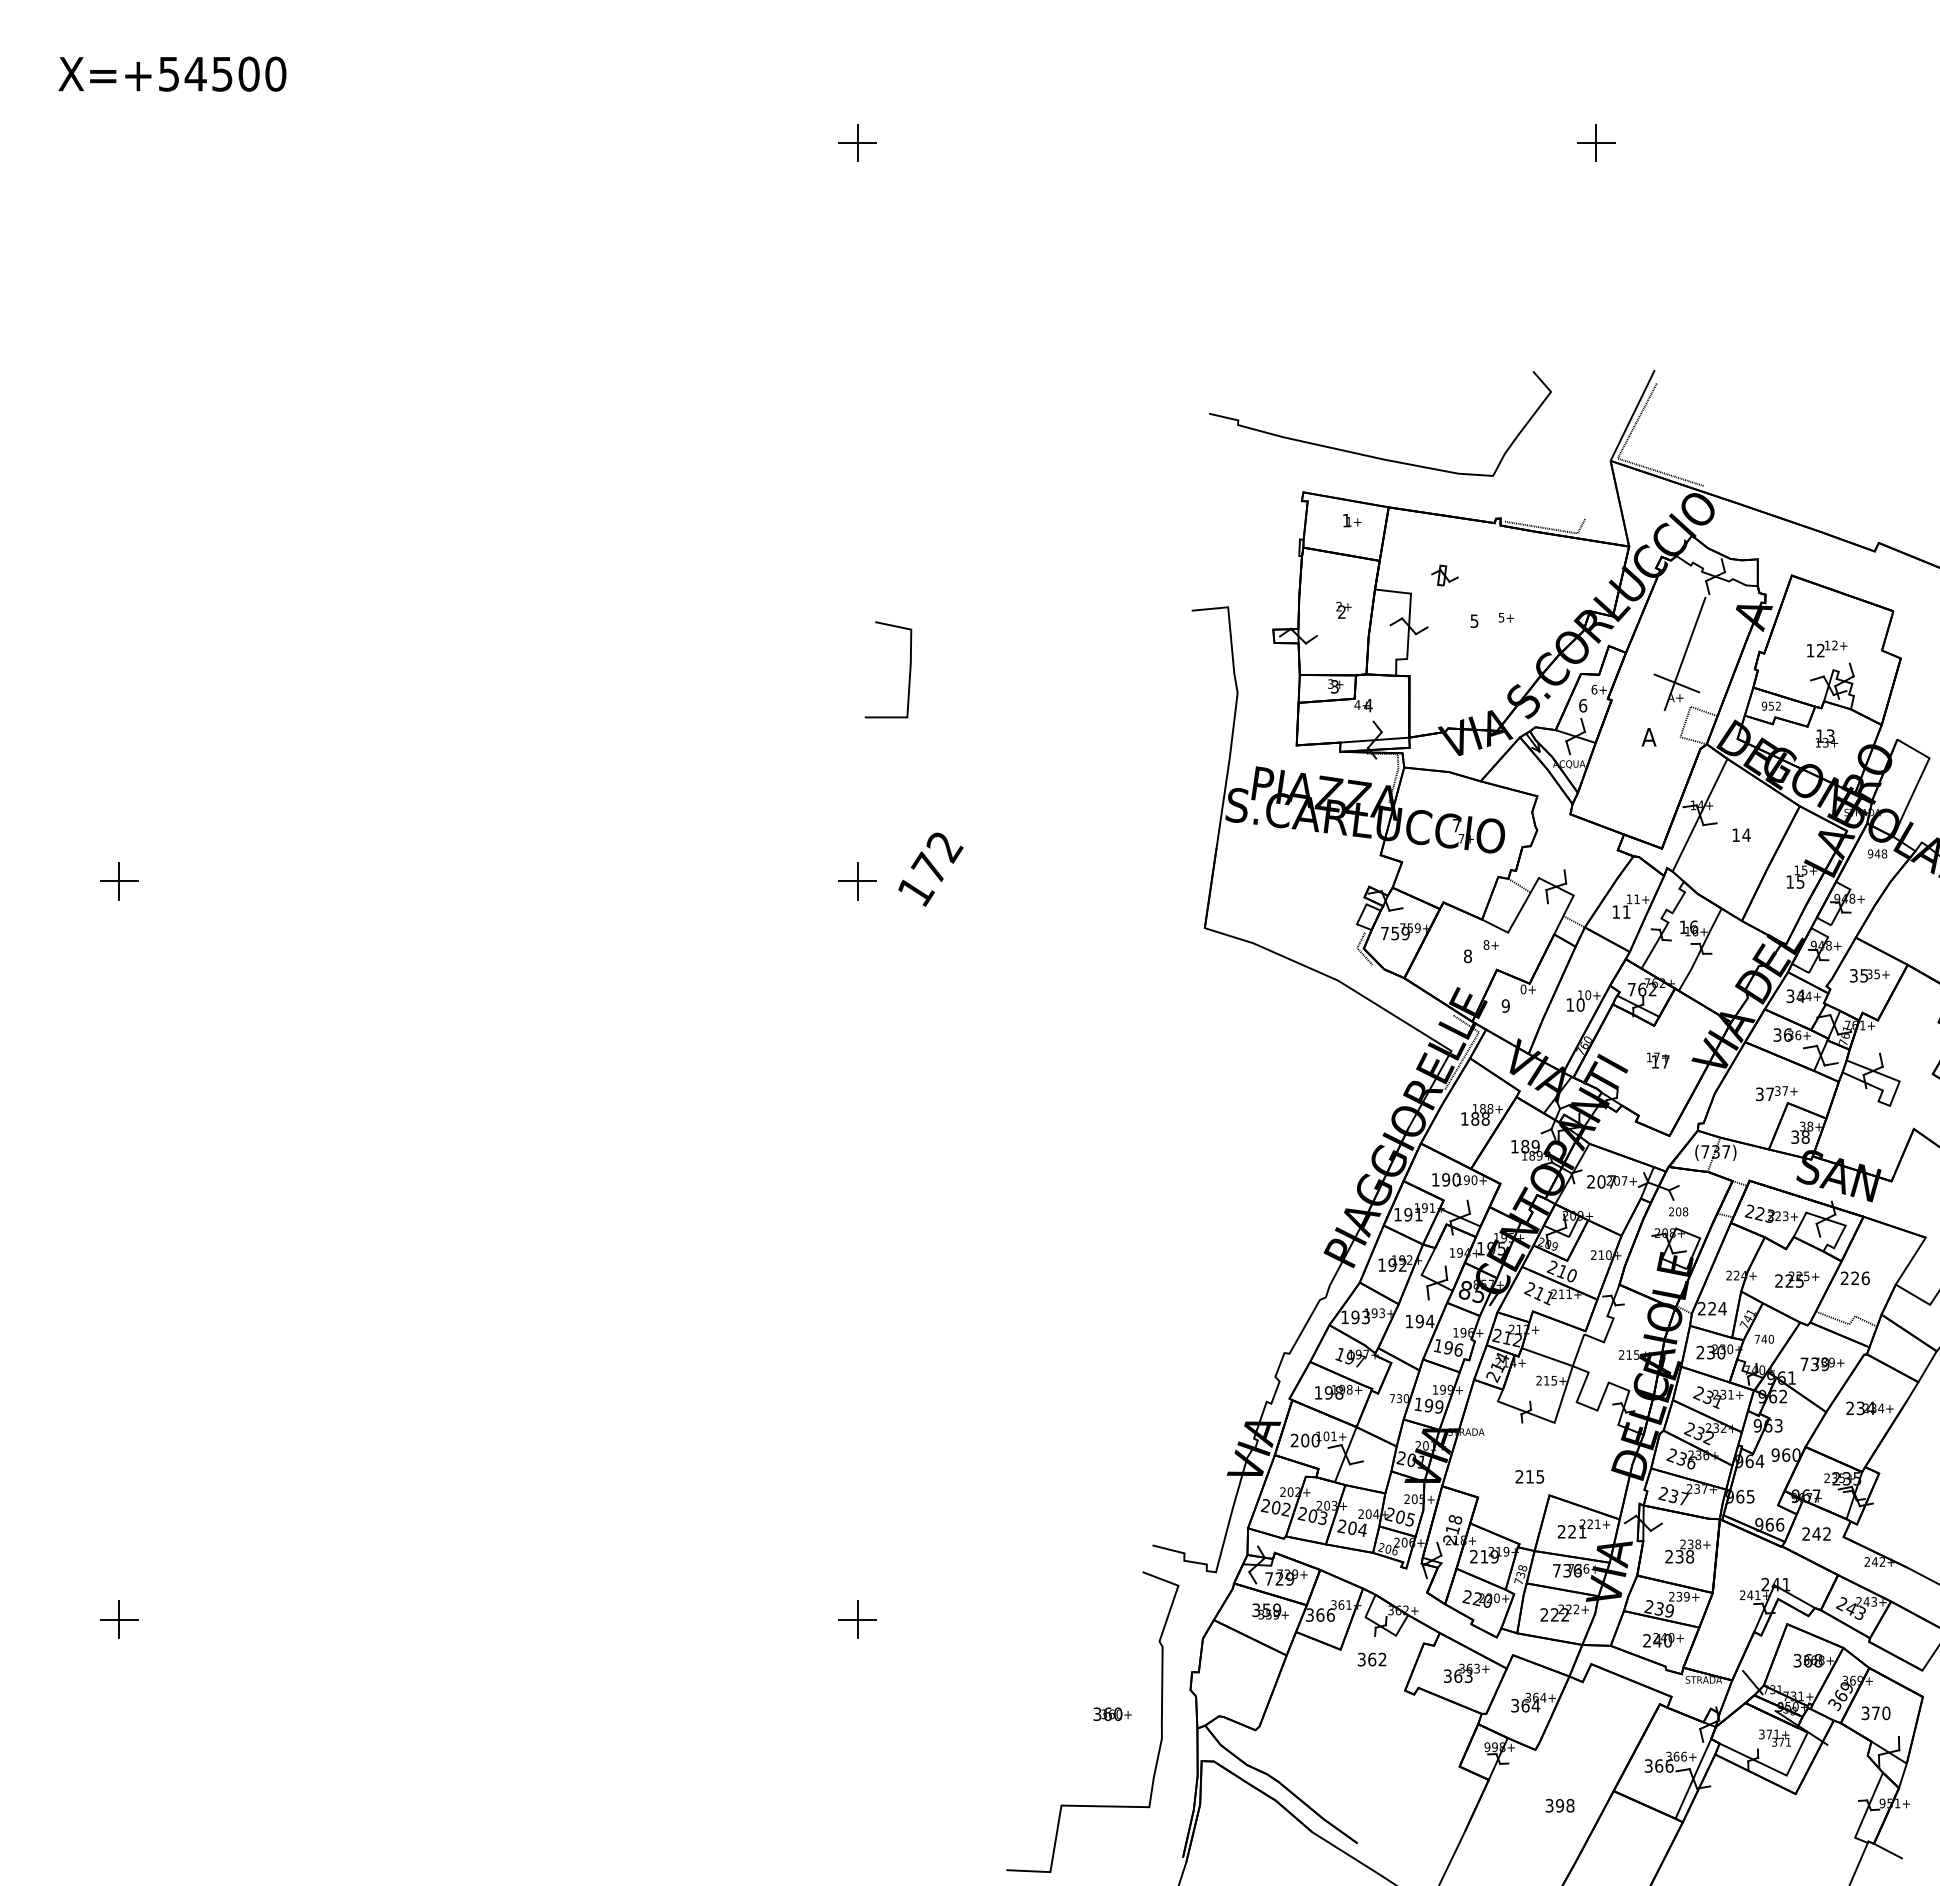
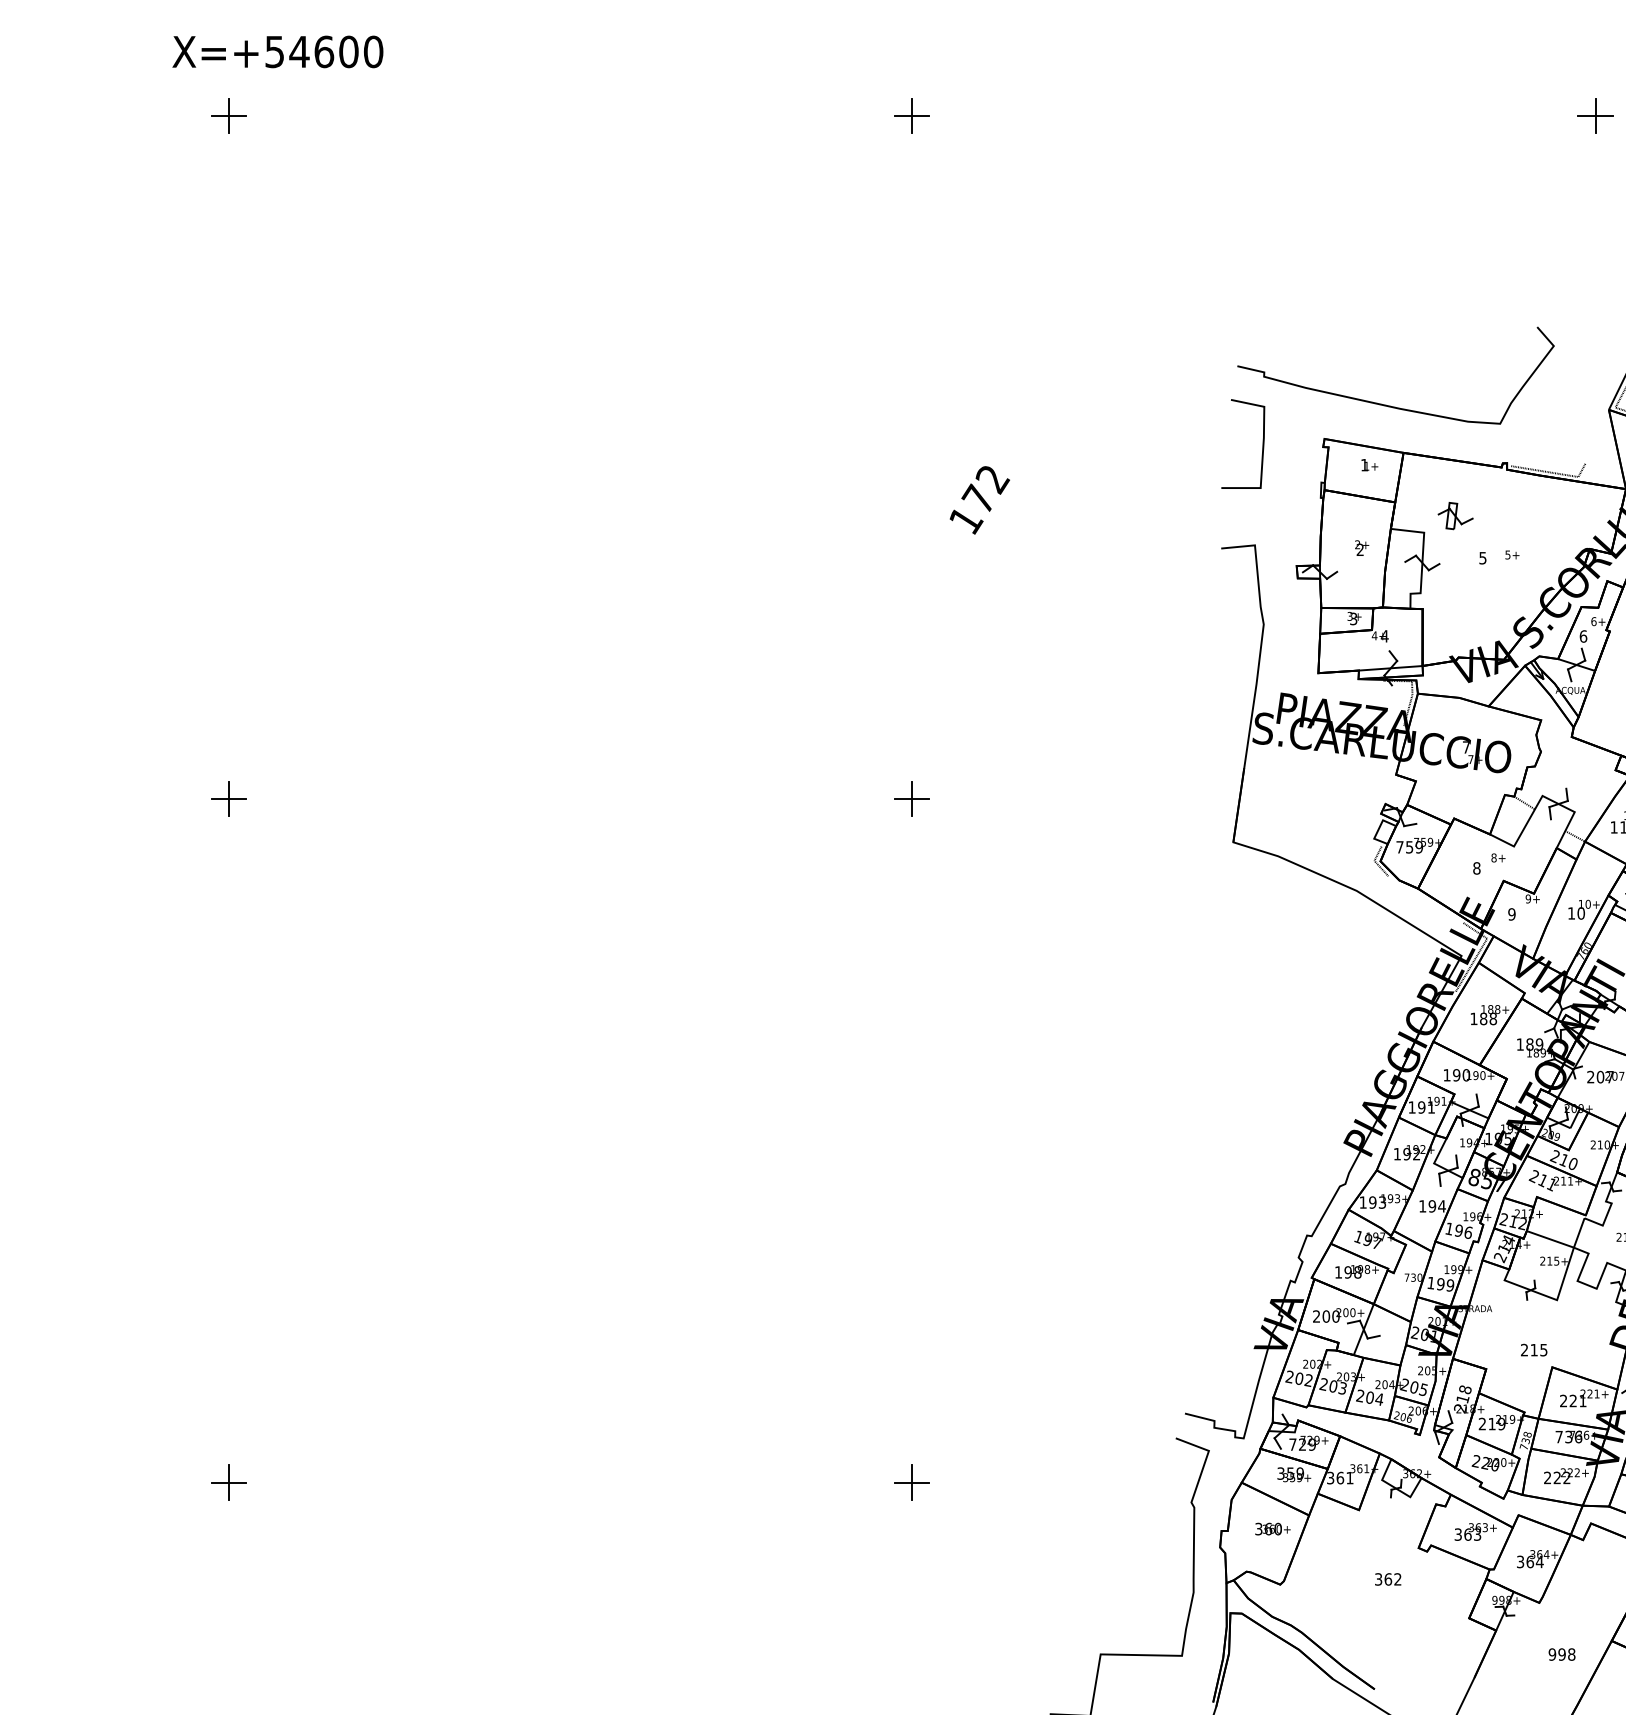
text: (222, 73) -> (324, 51), X=+54500 -> X=+54600
part: (119, 142) -> (228, 115), added
part: (1444, 575) -> (1455, 515), size x1.43
line: (909, 669) -> (1262, 443), moved
text: (930, 869) -> (979, 500), moved
text: (1523, 989) -> (1528, 899), 0+ -> 9+
text: (1326, 1436) -> (1345, 1312), 101+ -> 200+
text: (1330, 1614) -> (1349, 1477), 366 -> 361
text: (1372, 1659) -> (1388, 1579), moved
text: (1112, 1714) -> (1272, 1529), moved
text: (1549, 1805) -> (1552, 1654), 398 -> 998

